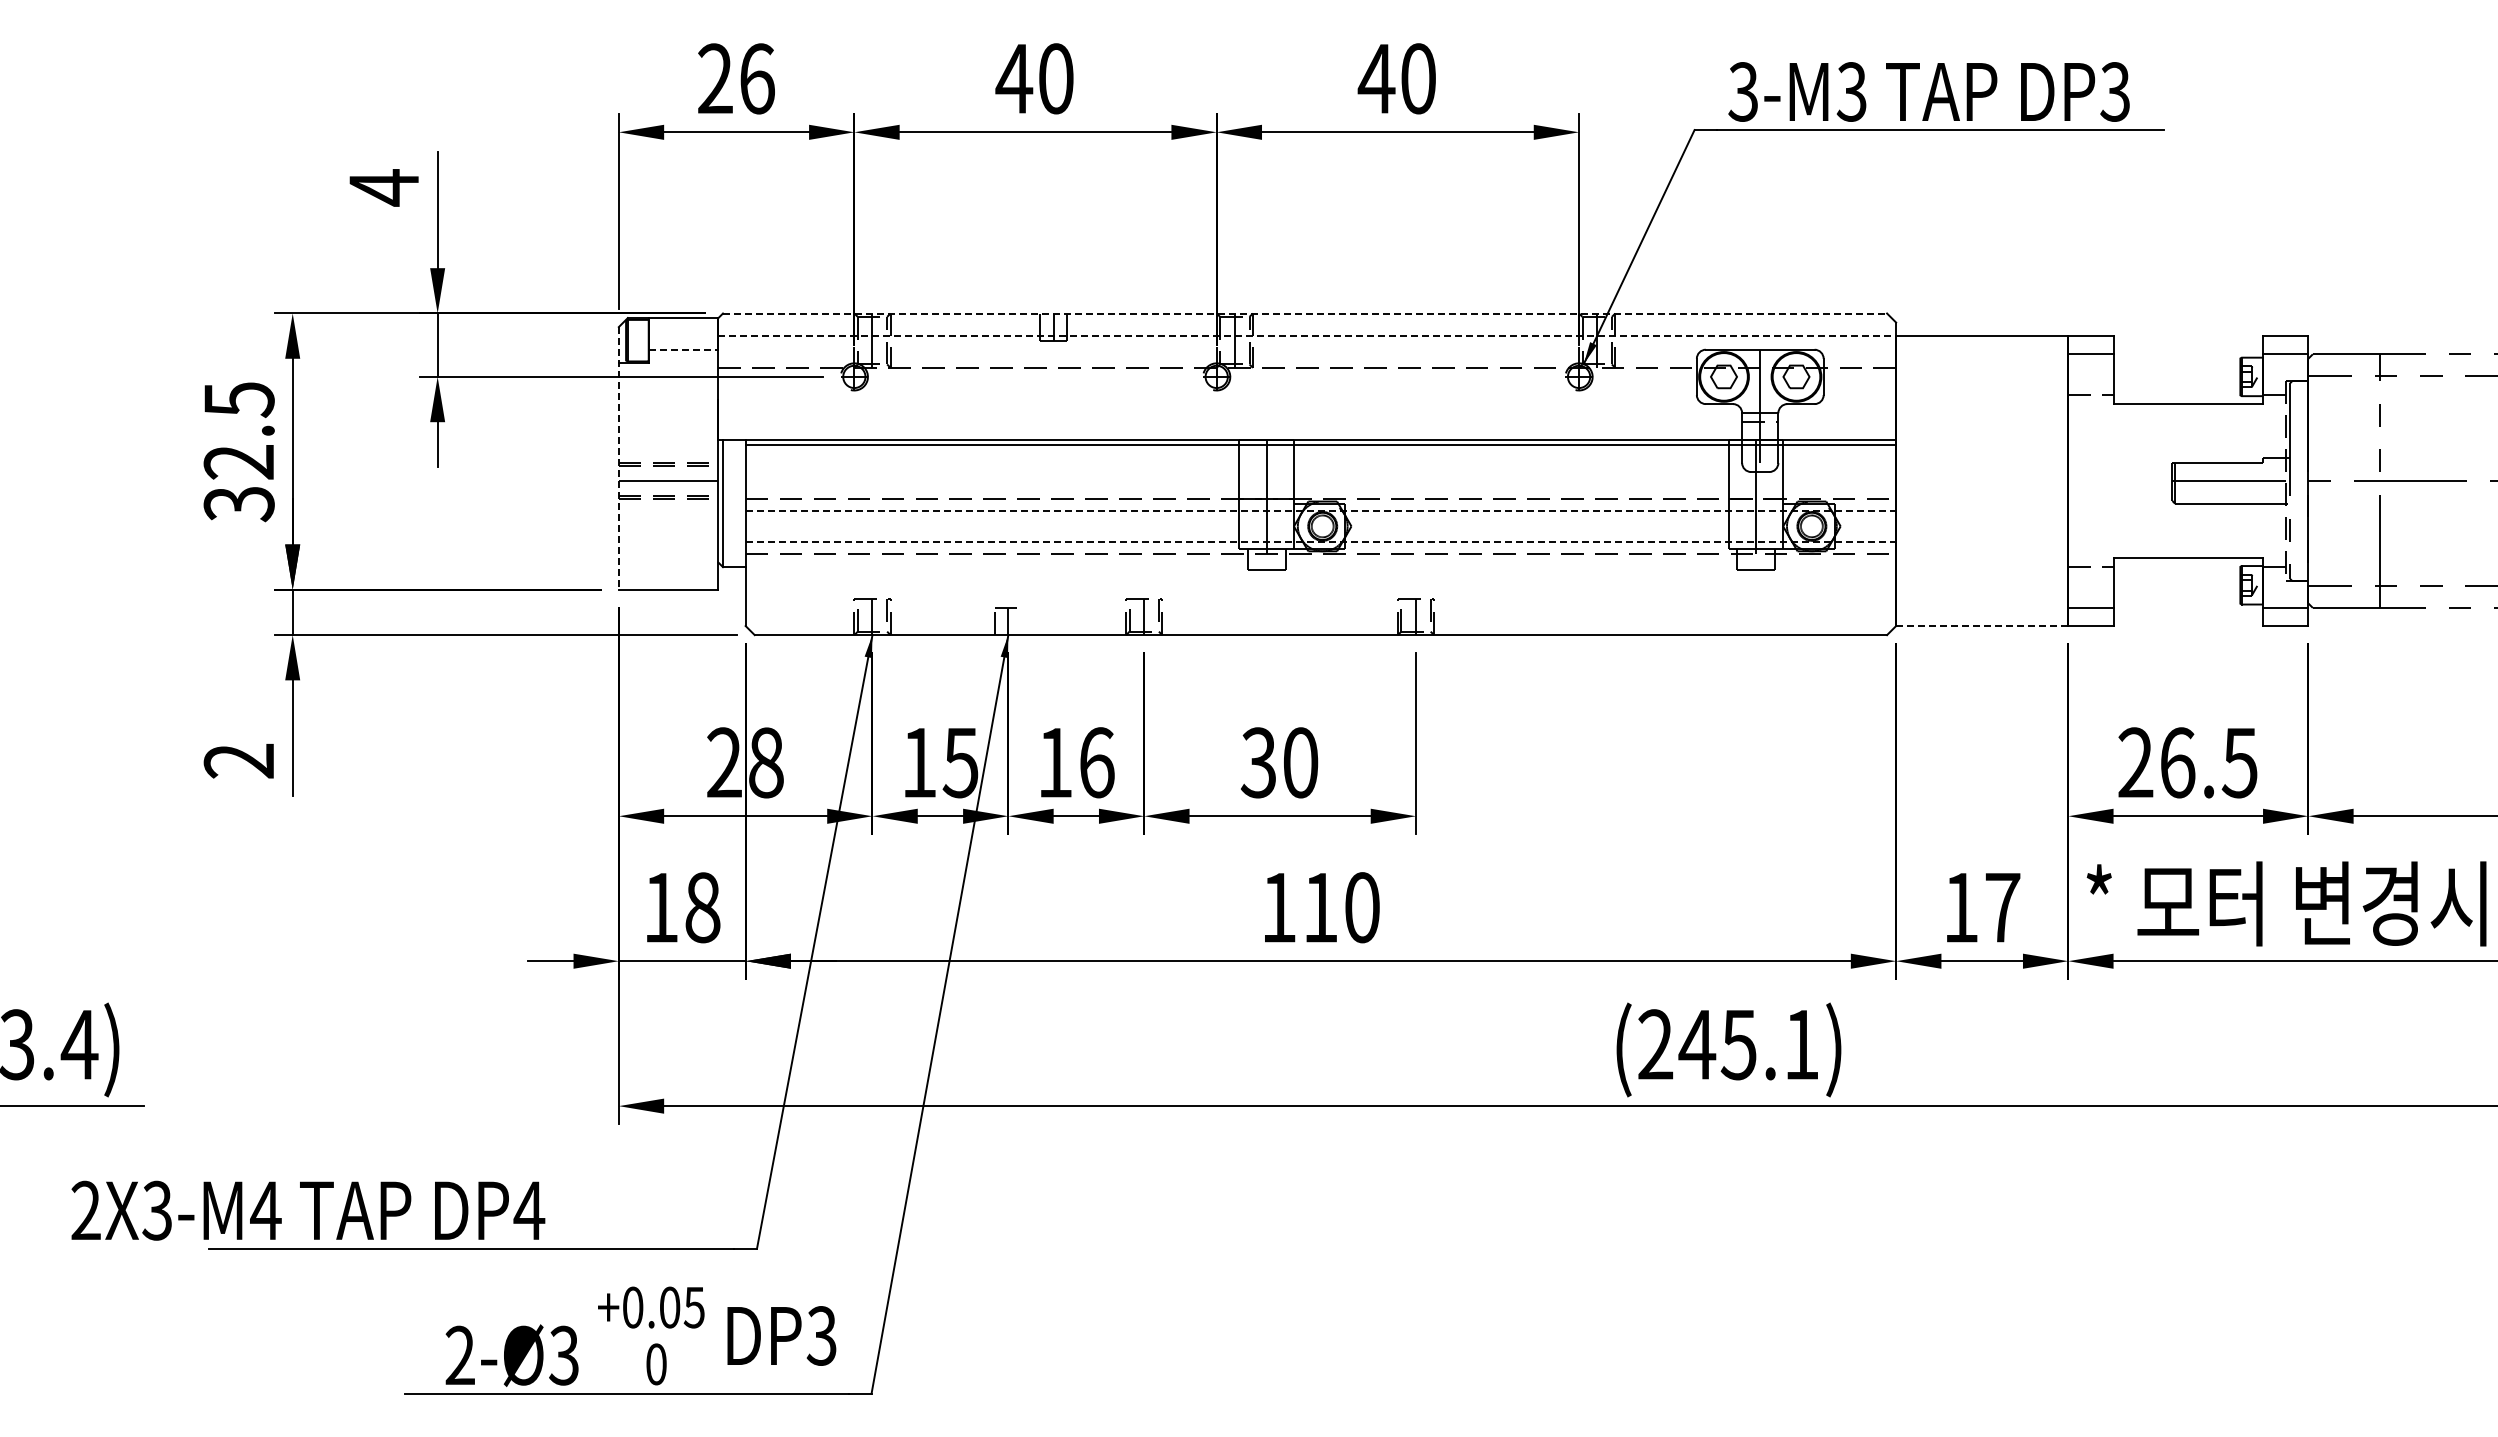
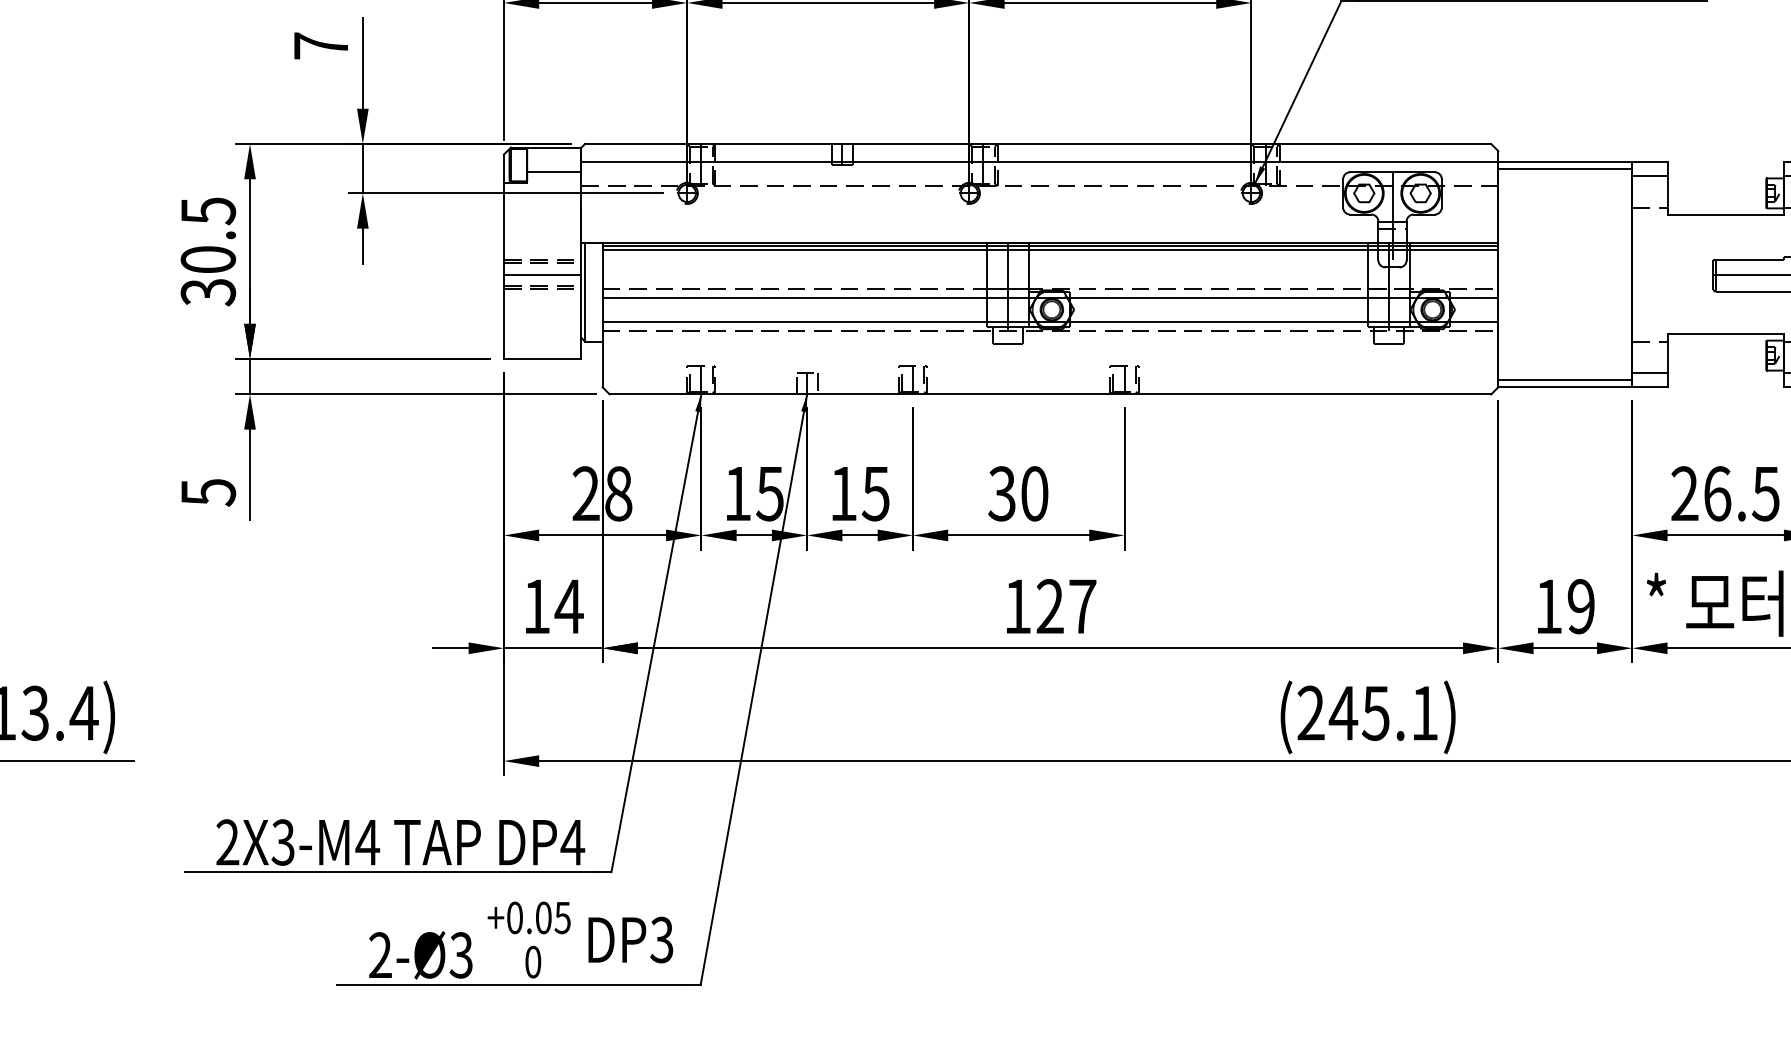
text: (383, 187) -> (320, 45), 4 -> 7
line: (1305, 313) -> (1038, 144), dashed -> solid
line: (1307, 336) -> (1040, 161), dashed -> solid
line: (1982, 345) -> (1565, 168), added
line: (683, 349) -> (554, 172), dashed -> solid
line: (1320, 449) -> (1050, 249), added
line: (618, 458) -> (503, 256), dashed -> solid
text: (238, 462) -> (207, 260), 32.5 -> 30.5
line: (1321, 510) -> (1050, 297), dashed -> solid
line: (1321, 541) -> (1050, 321), dashed -> solid
line: (1982, 616) -> (1565, 379), added
line: (1021, 621) -> (817, 383), added
line: (1982, 626) -> (1565, 387), dashed -> solid
text: (238, 761) -> (207, 492), 2 -> 5
text: (1096, 762) -> (875, 493), 16 -> 15
text: (702, 907) -> (569, 606), 18 -> 14
text: (1341, 907) -> (1066, 606), 110 -> 127
text: (2002, 907) -> (1581, 606), 17 -> 19
text: (308, 1210) -> (400, 842), moved

